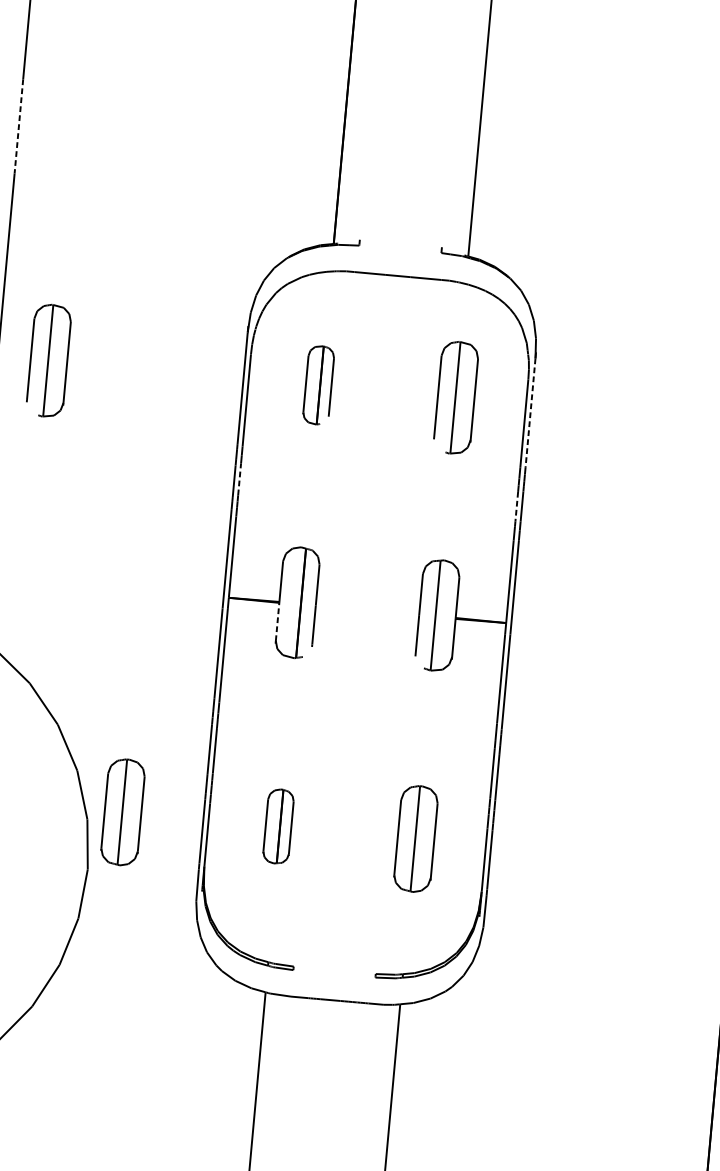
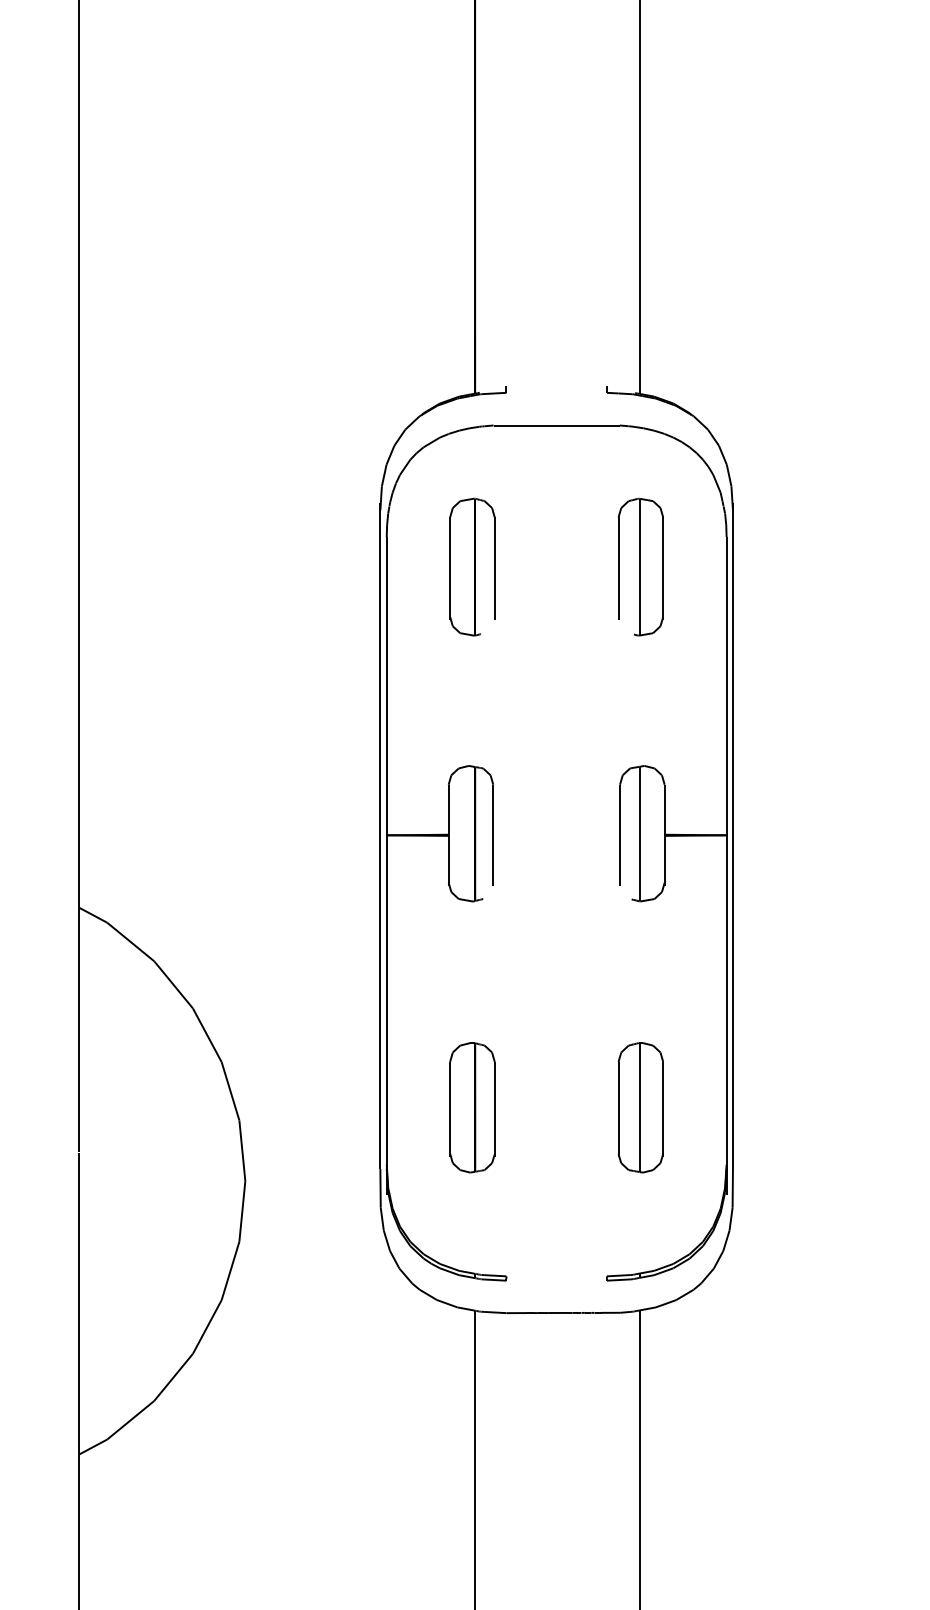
line: (18, 126) -> (79, 285), dashed -> solid
part: (48, 360) -> (141, 566), removed
part: (318, 384) -> (472, 566), size x1.43
line: (530, 413) -> (732, 577), dashed -> solid
line: (239, 478) -> (386, 689), dashed -> solid
line: (516, 506) -> (726, 692), dashed -> solid
line: (277, 621) -> (448, 858), dashed -> solid
part: (122, 812) -> (281, 1107), removed
part: (278, 826) -> (472, 1107), size x1.43

